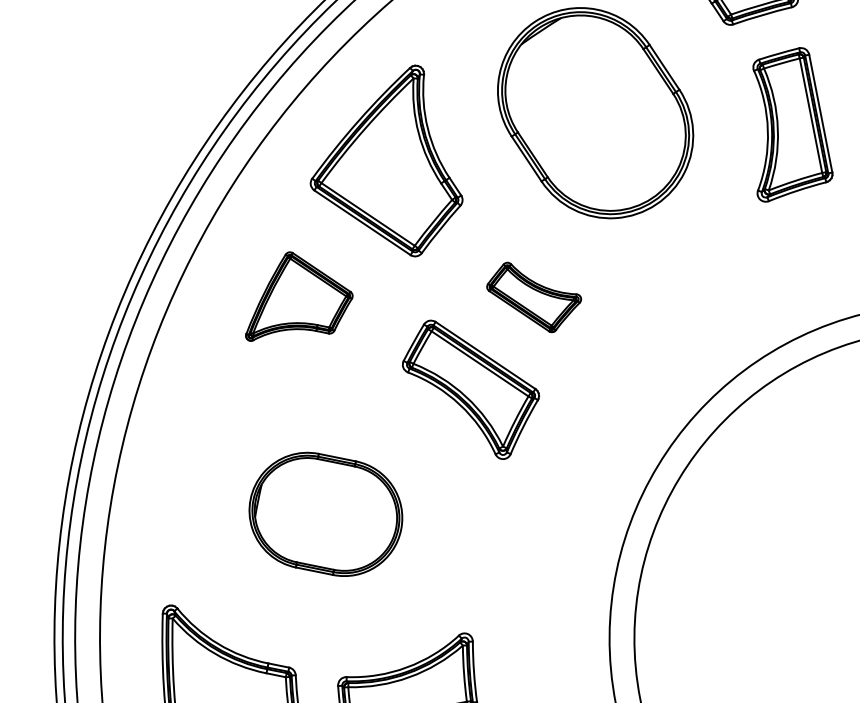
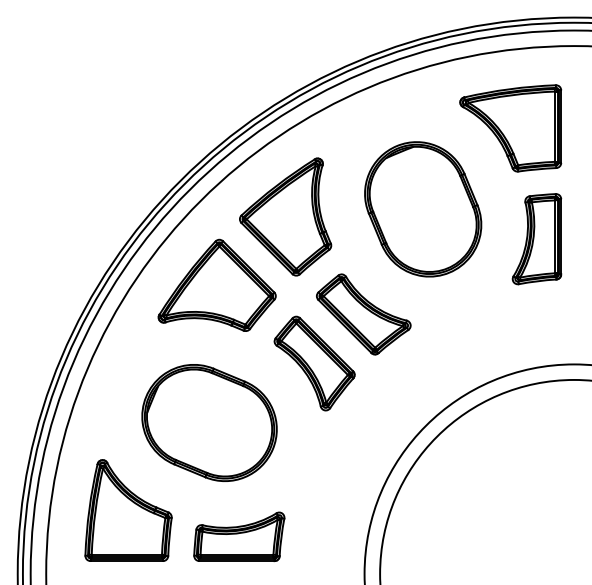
part: (294, 294) -> (216, 284), size x1.67
part: (534, 296) -> (363, 314), size x1.67
part: (325, 513) -> (209, 422), size x1.43

